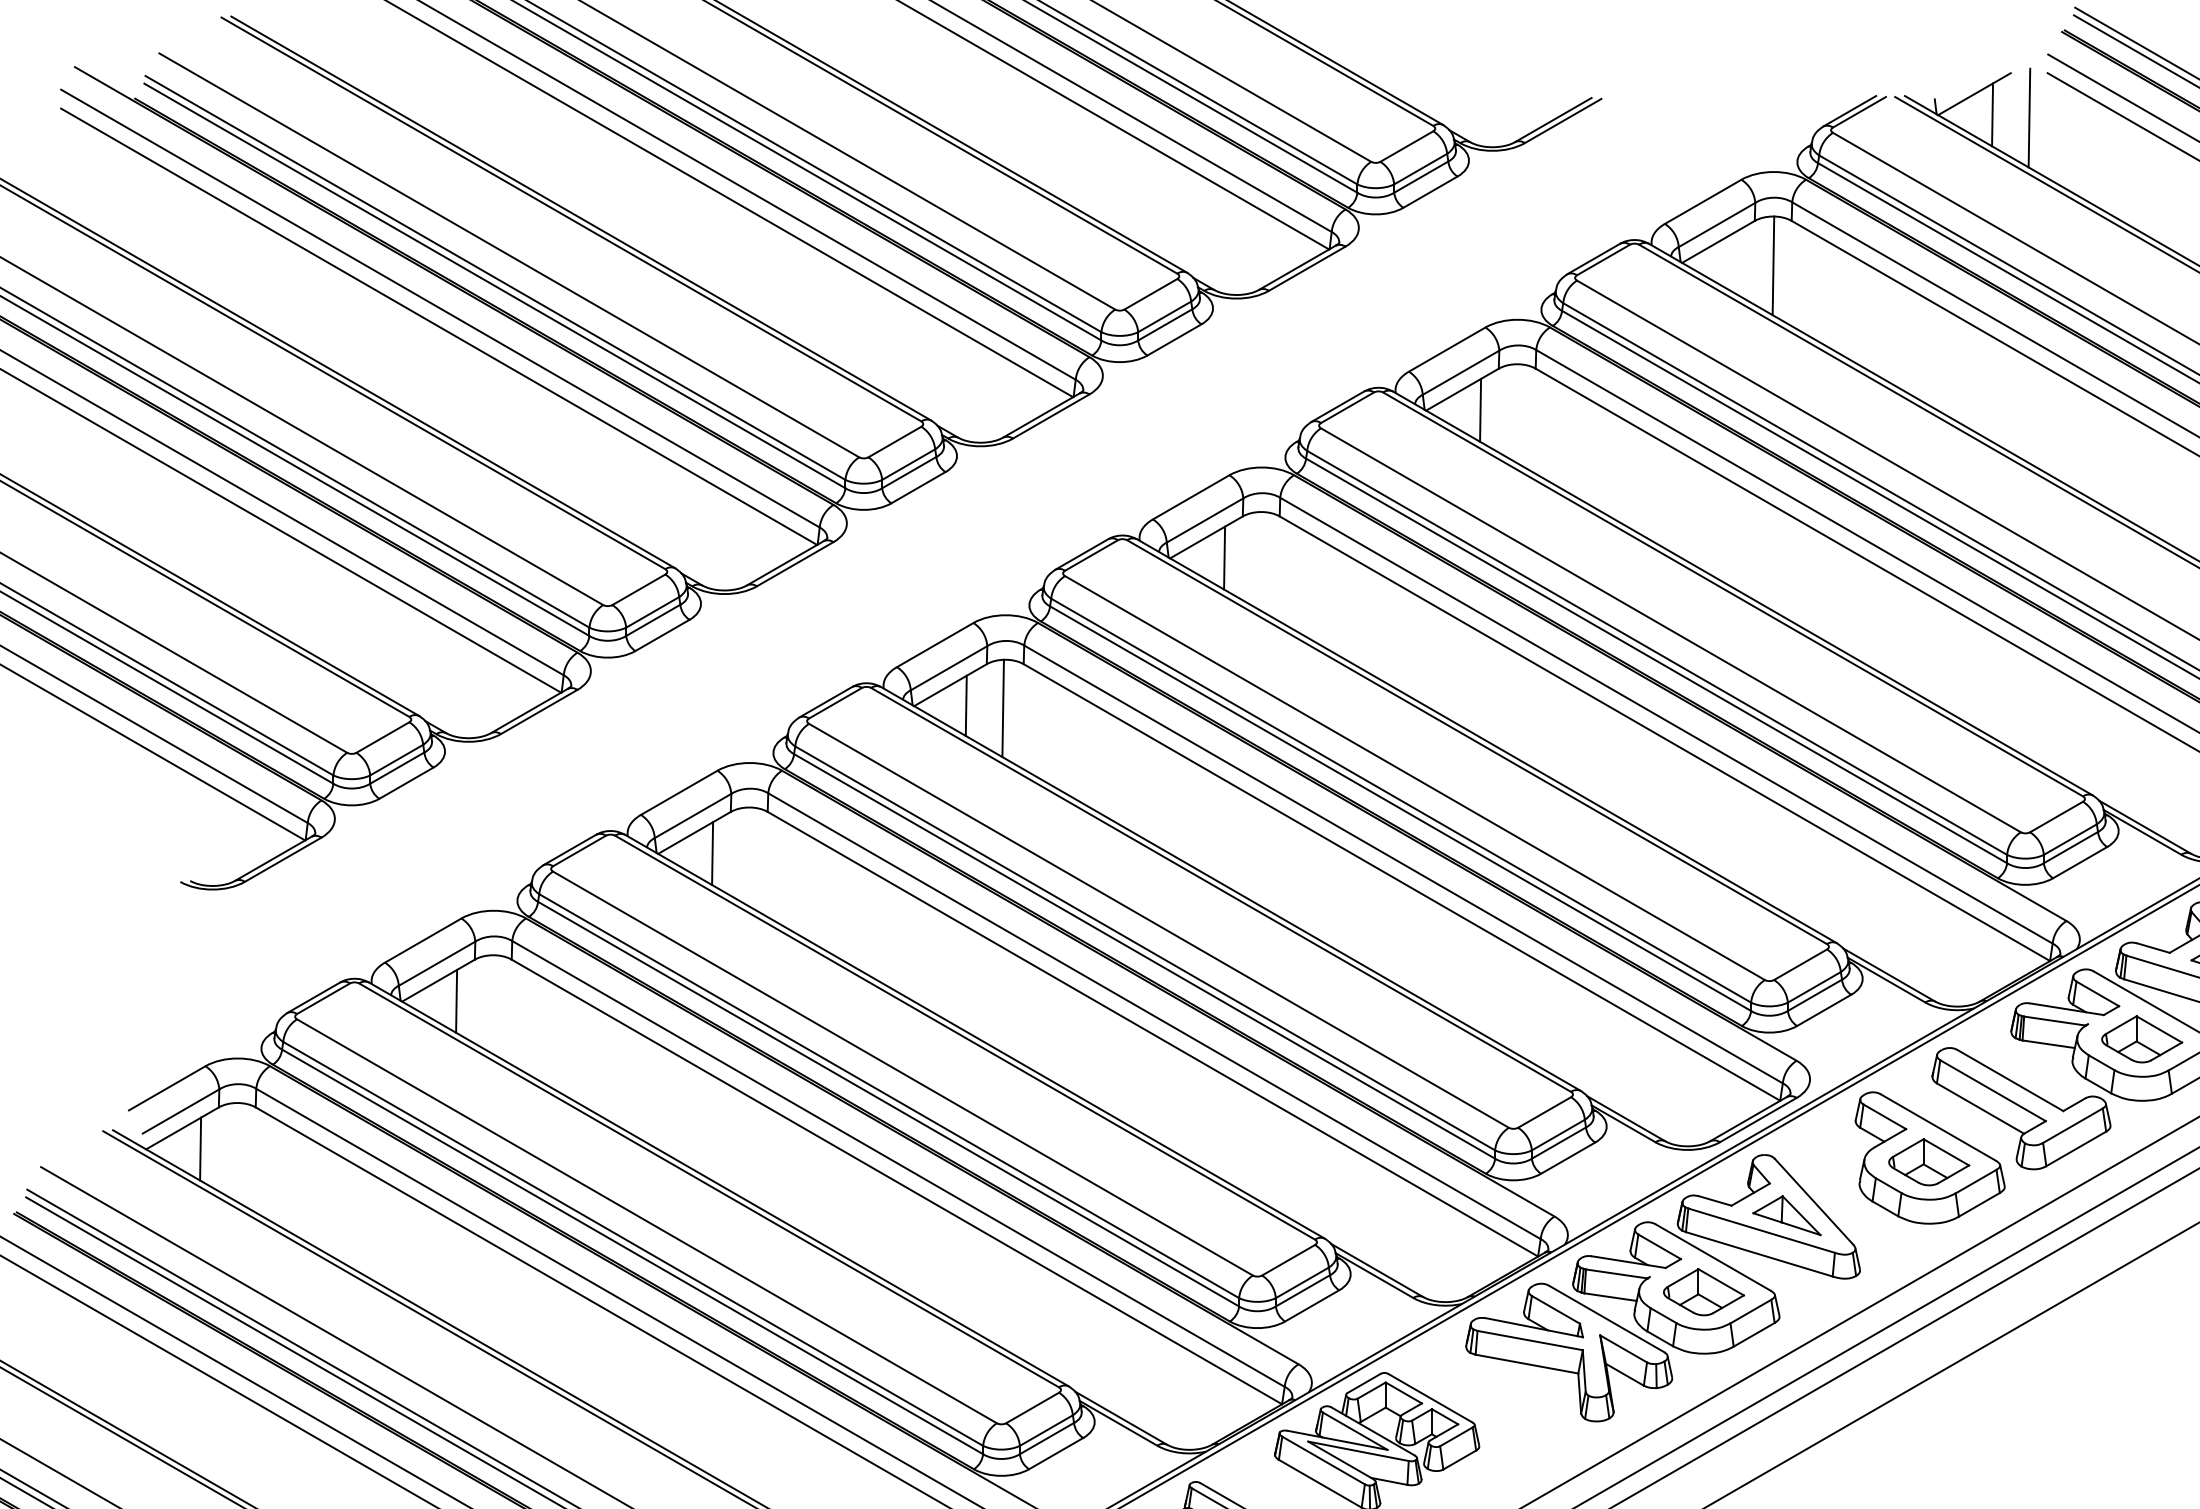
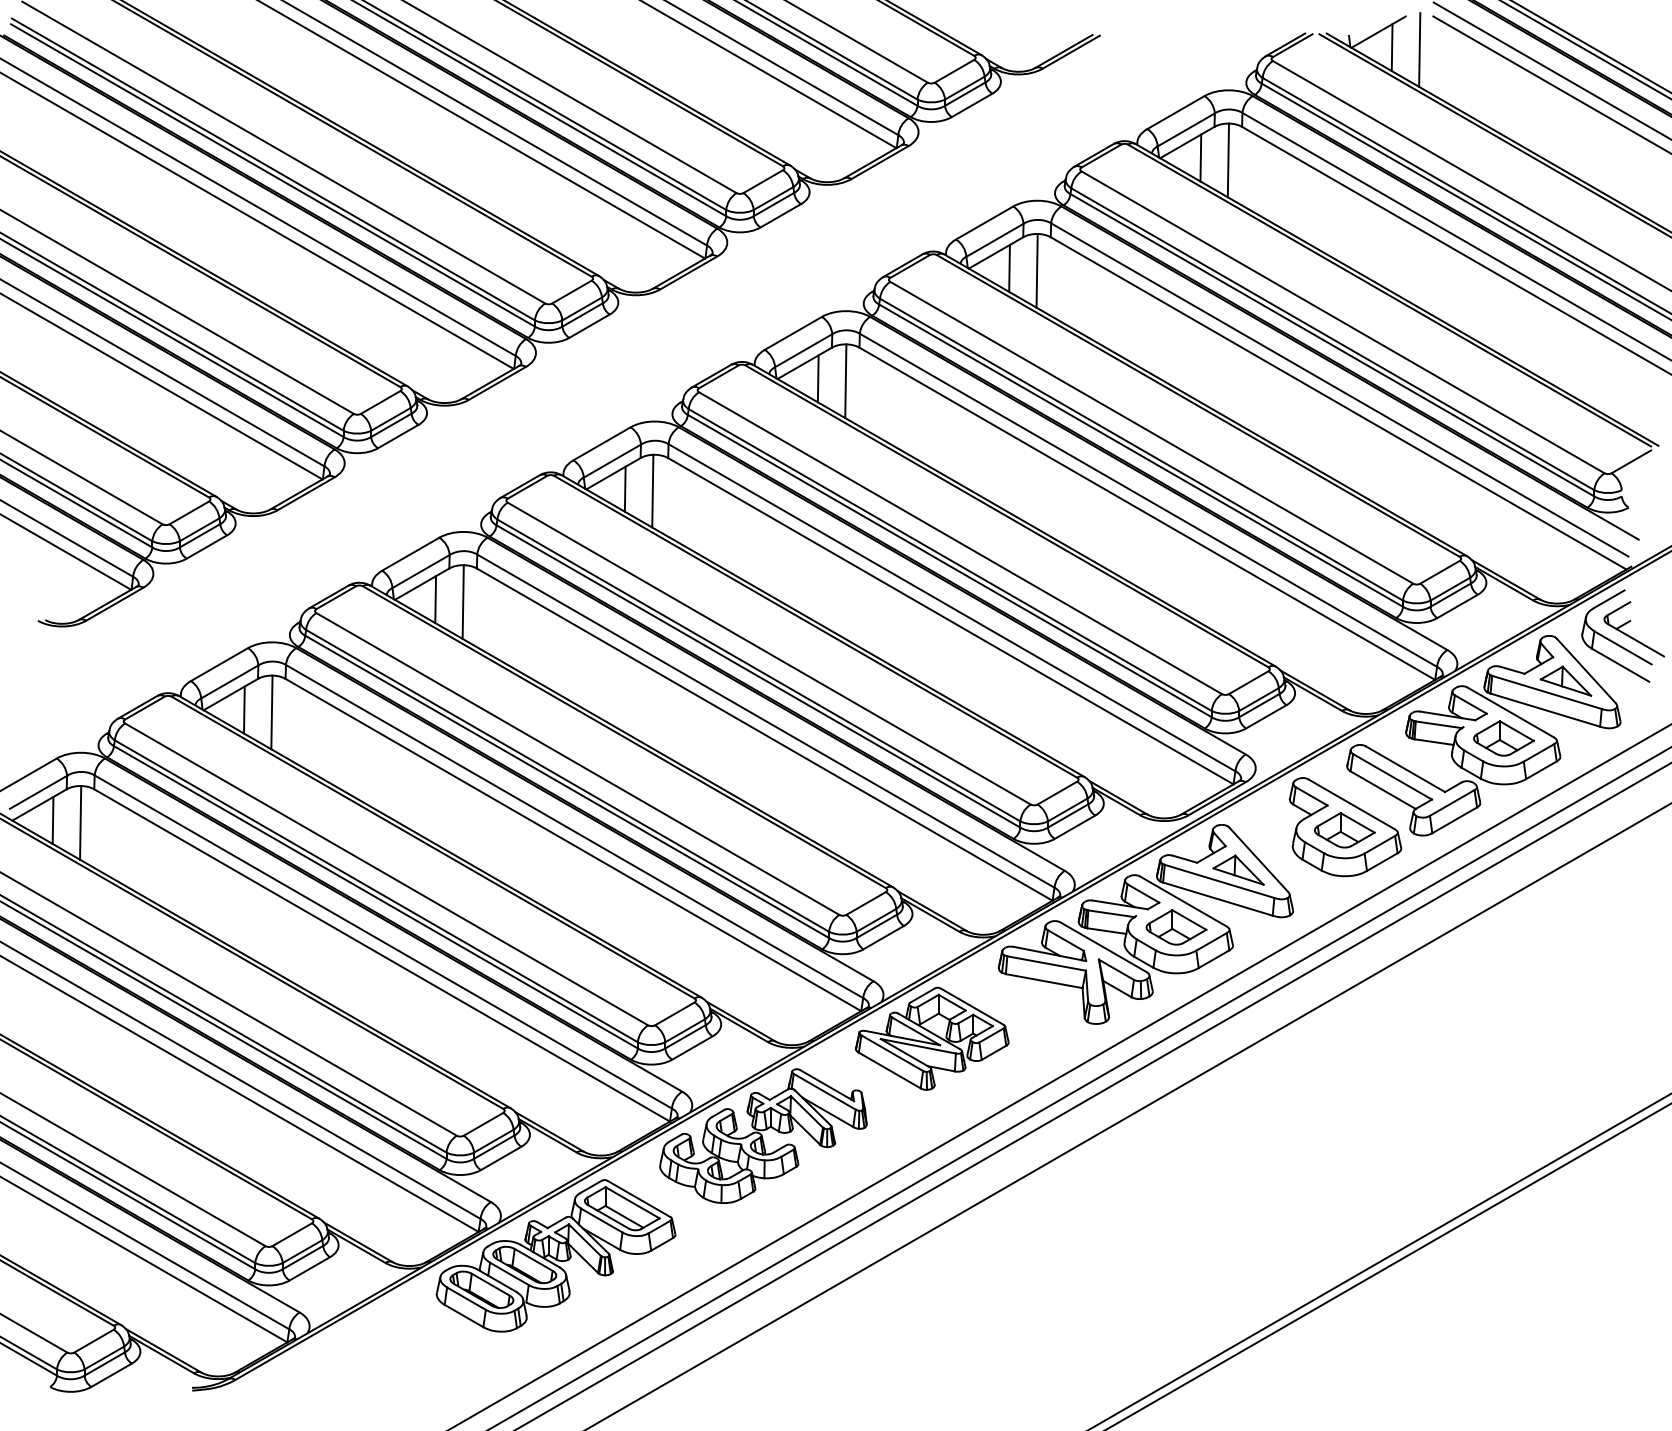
line: (1736, 261) -> (1200, 157), added
line: (1516, 413) -> (1036, 270), added
line: (1261, 561) -> (845, 381), added
line: (748, 856) -> (462, 601), added
line: (492, 1004) -> (271, 712), added
line: (237, 1151) -> (80, 822), added

